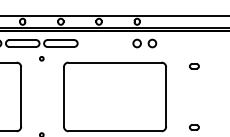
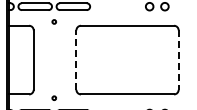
line: (63, 96) -> (75, 59), solid -> dashed
line: (166, 96) -> (178, 59), solid -> dashed

